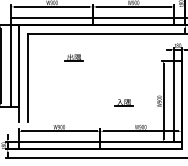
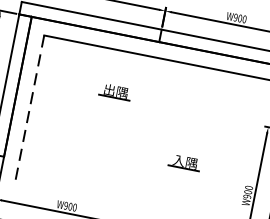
line: (27, 77) -> (29, 109), solid -> dashed
part: (123, 102) -> (184, 162), moved

